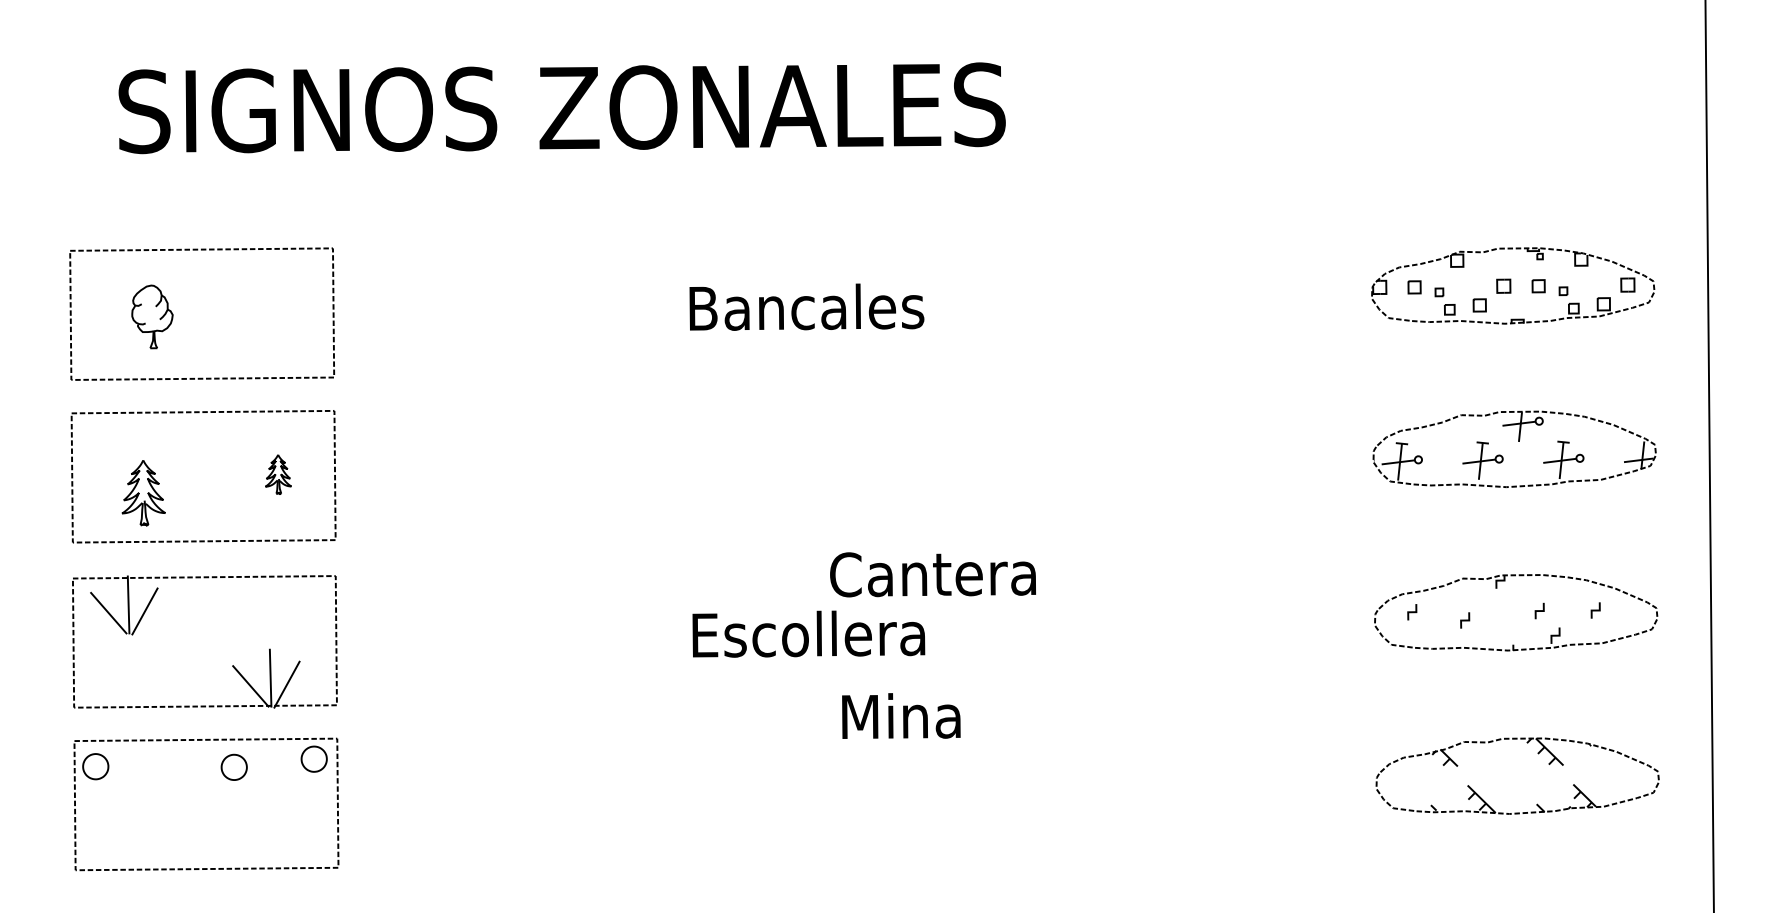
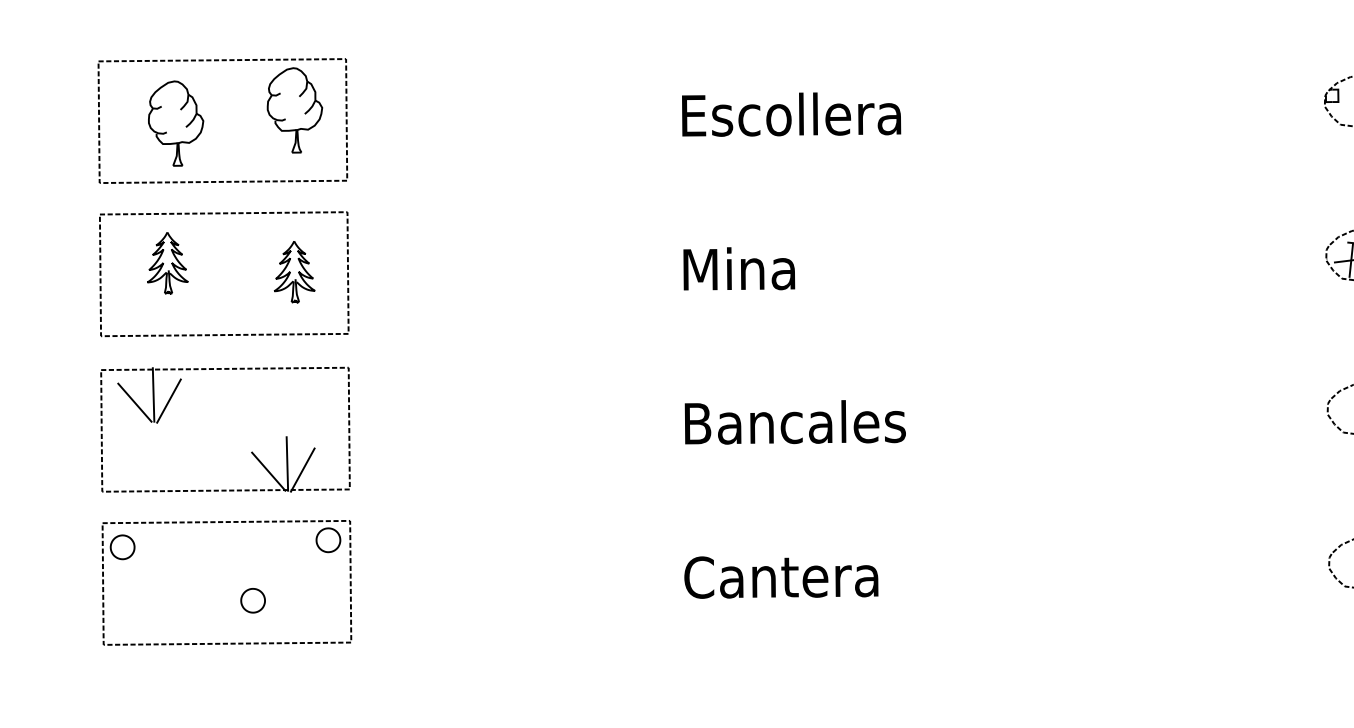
part: (278, 302) -> (294, 110), added
text: (809, 306) -> (794, 113), Bancales -> Escollera
part: (152, 316) -> (176, 123), size x1.43
part: (278, 474) -> (294, 272), size x1.67
part: (143, 493) -> (167, 263), moved
text: (932, 574) -> (780, 577), moved
text: (812, 633) -> (797, 421), Escollera -> Bancales
text: (901, 715) -> (739, 268), moved
part: (233, 766) -> (252, 599), moved

